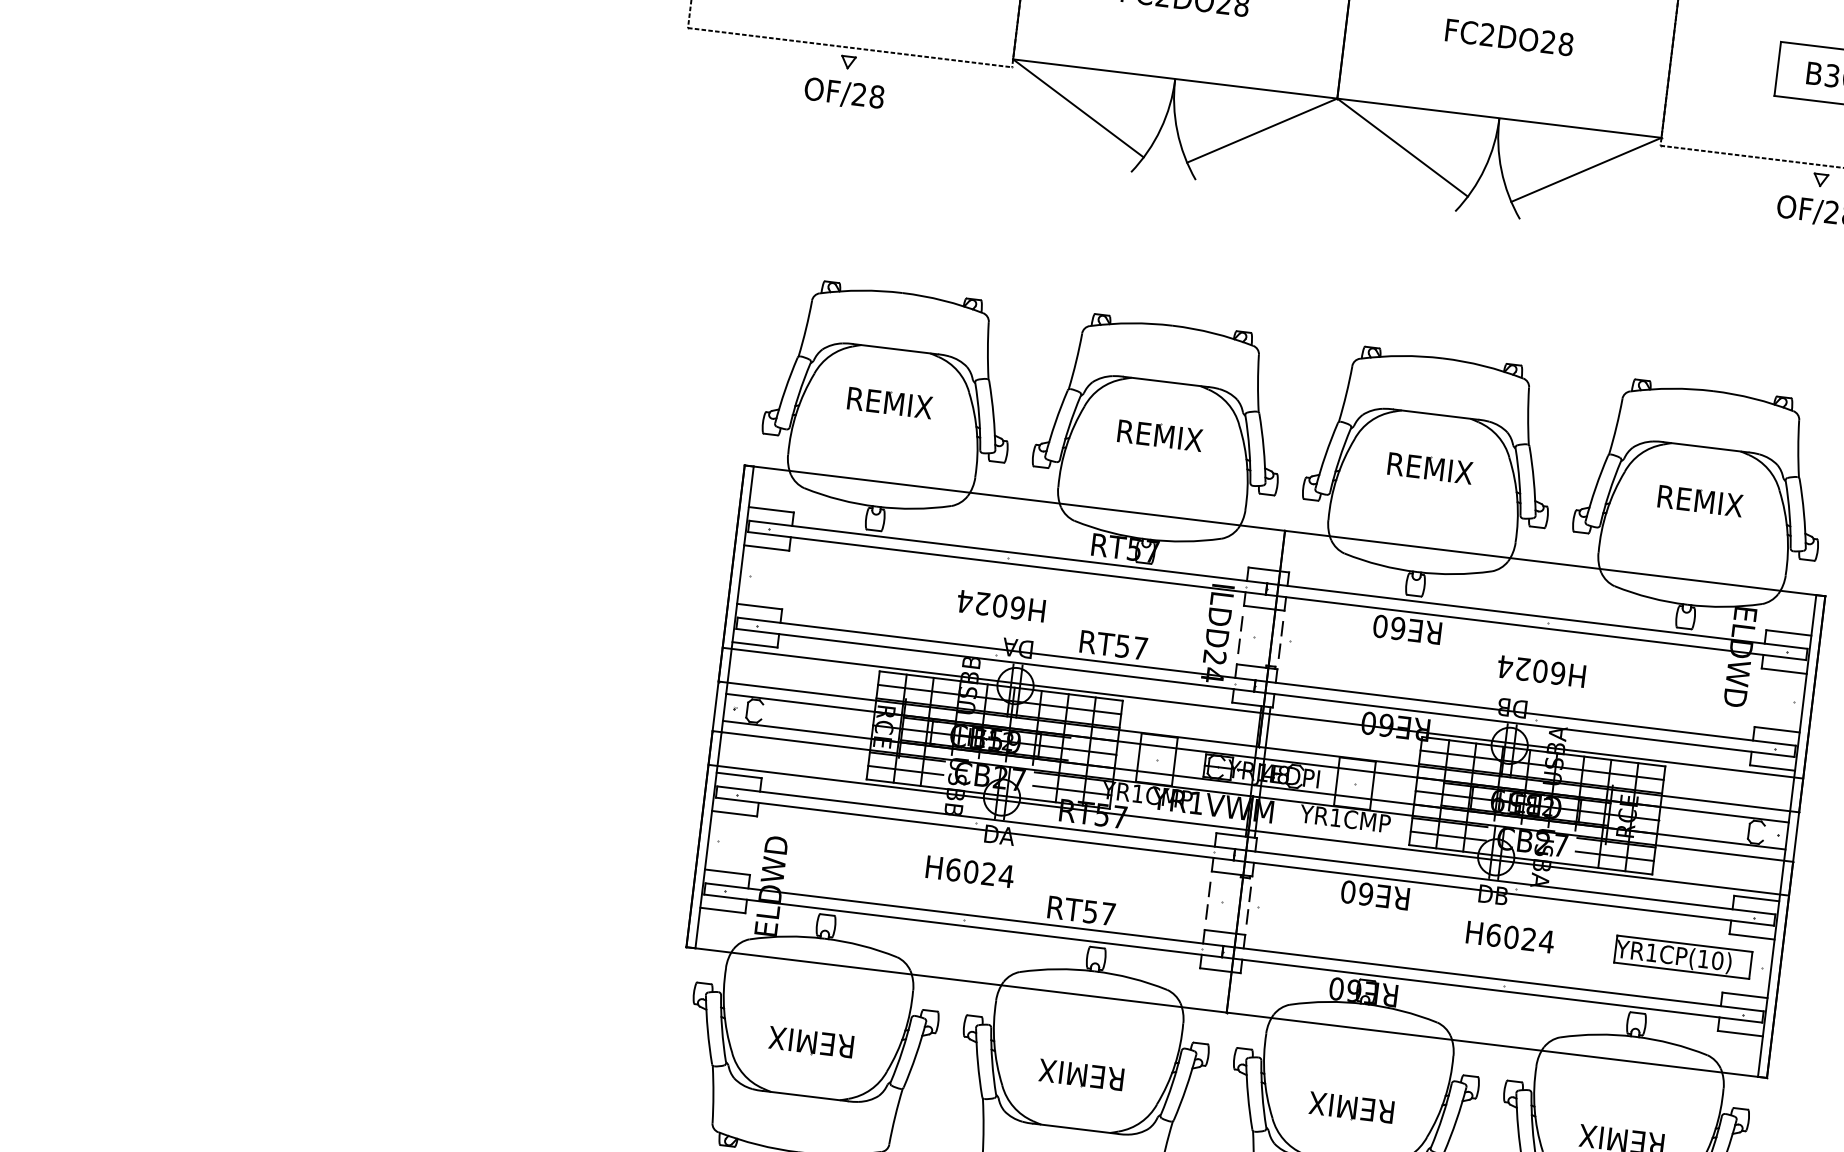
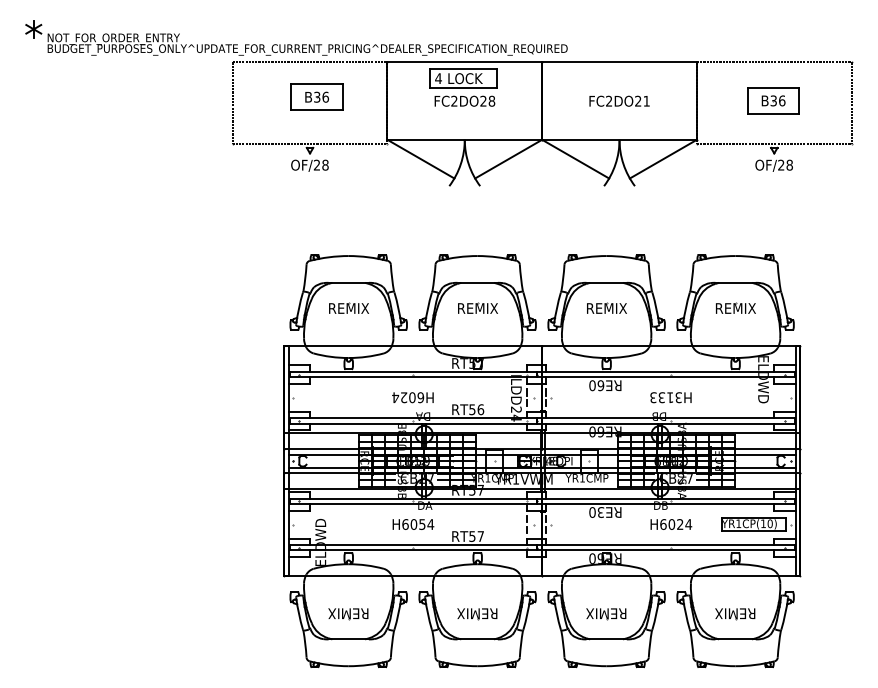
text: (1565, 42) -> (646, 100), FC2DO28 -> FC2DO21
text: (1139, 647) -> (480, 409), RT57 -> RT56
text: (1530, 669) -> (665, 397), H6024 -> H3133
text: (989, 874) -> (422, 524), H6024 -> H6054
text: (1365, 894) -> (600, 512), RE60 -> RE30

